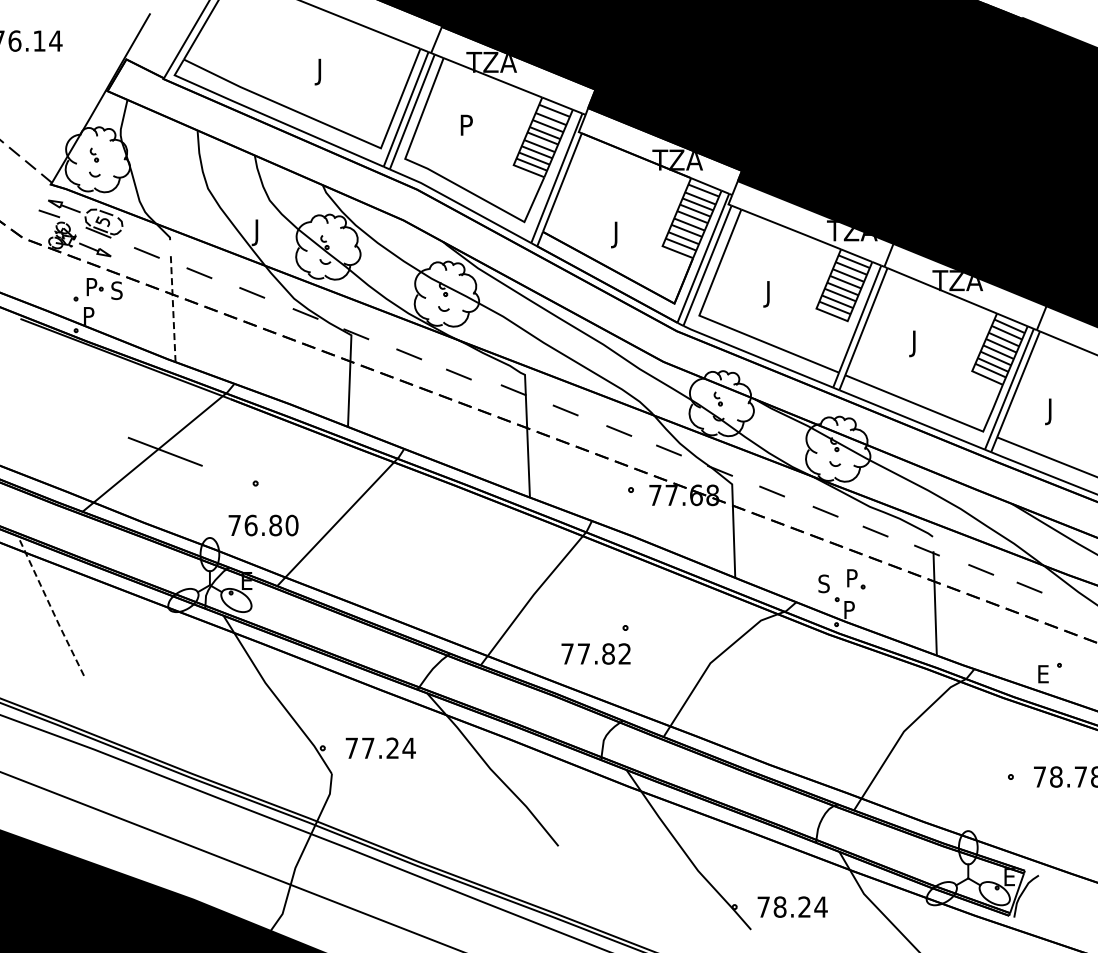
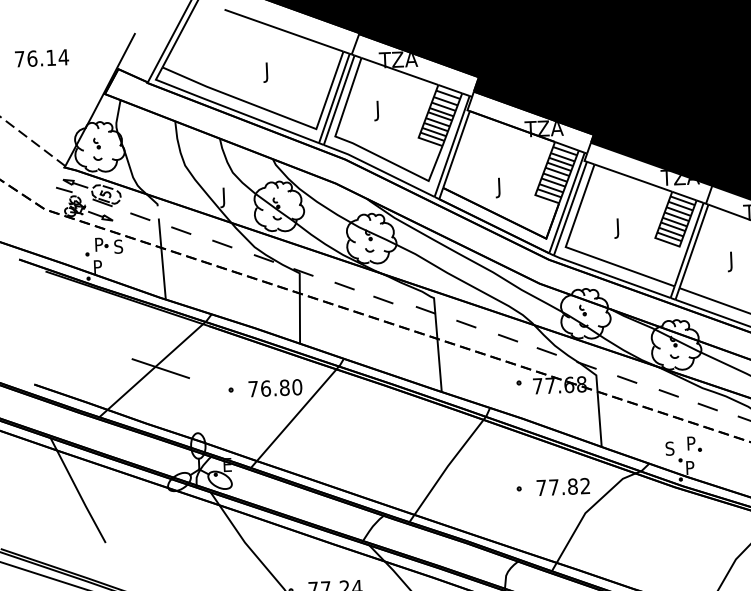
text: (464, 127) -> (379, 110), P -> J
line: (173, 309) -> (162, 259), dashed -> solid
text: (263, 525) -> (275, 388), moved
line: (50, 606) -> (77, 490), dashed -> solid
text: (595, 653) -> (562, 486), moved

